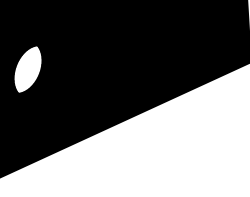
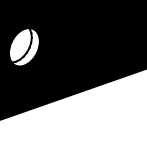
fill: (36, 71) -> (26, 47), removed

